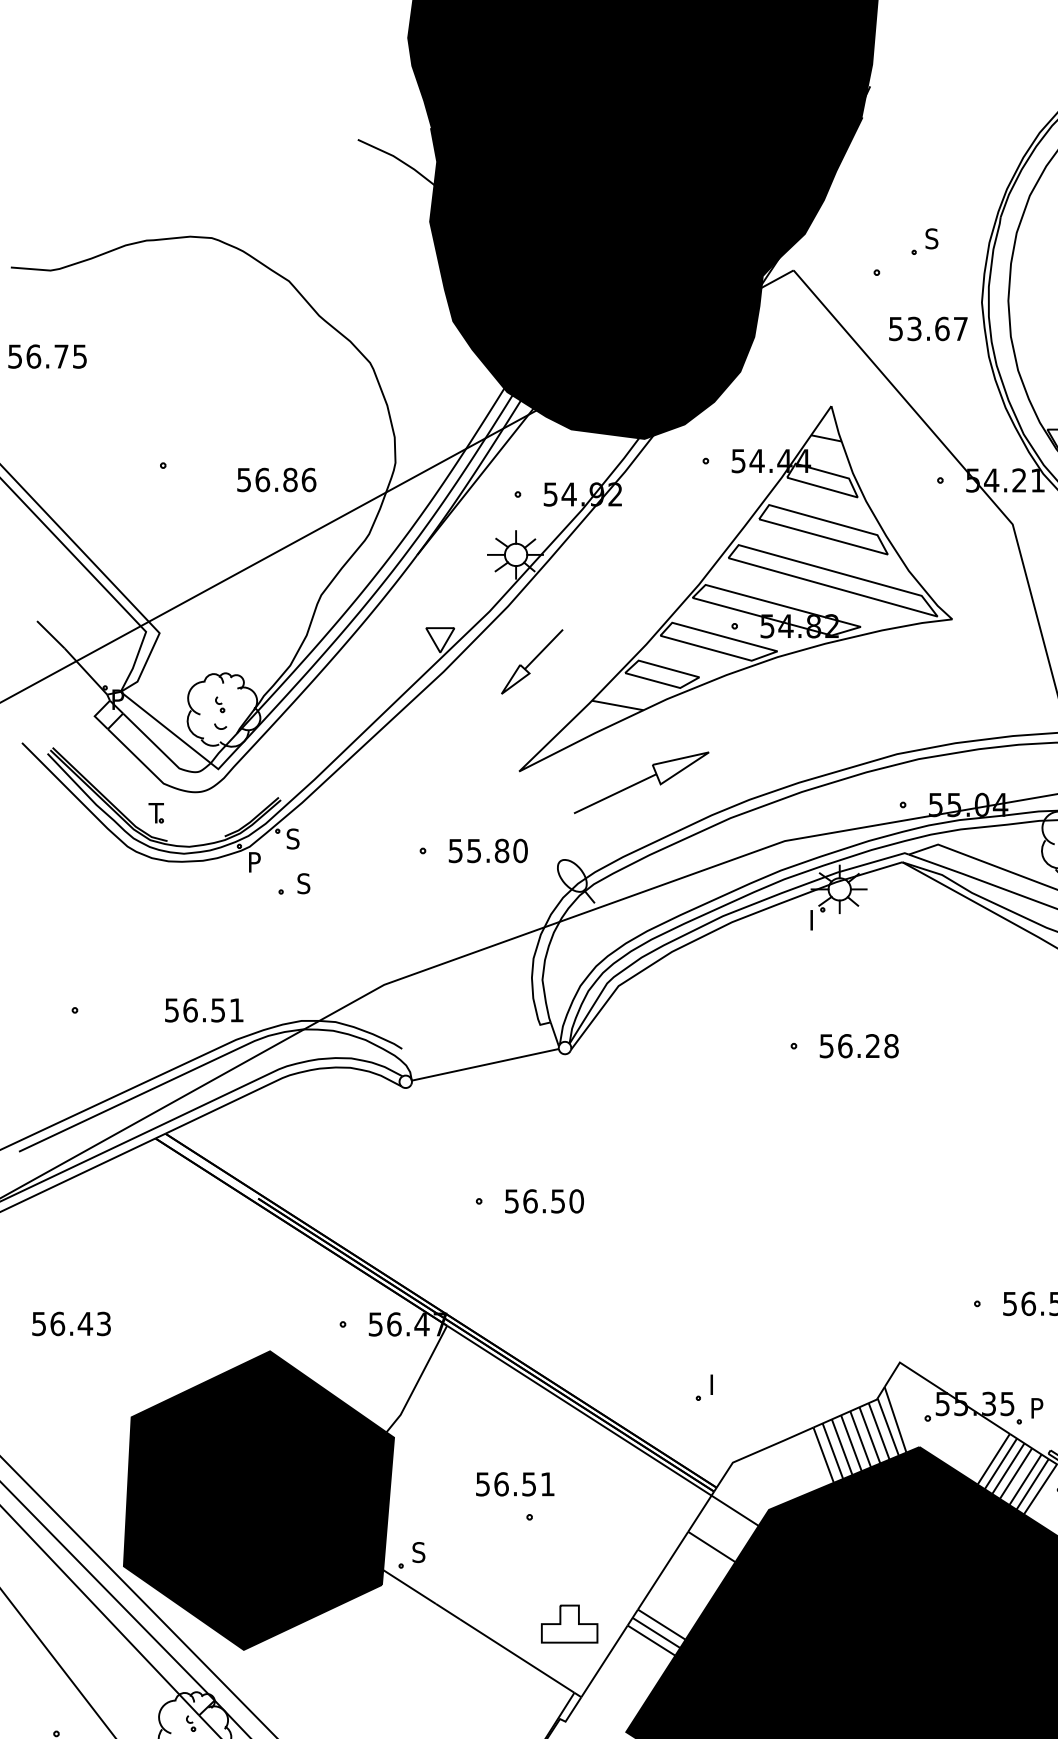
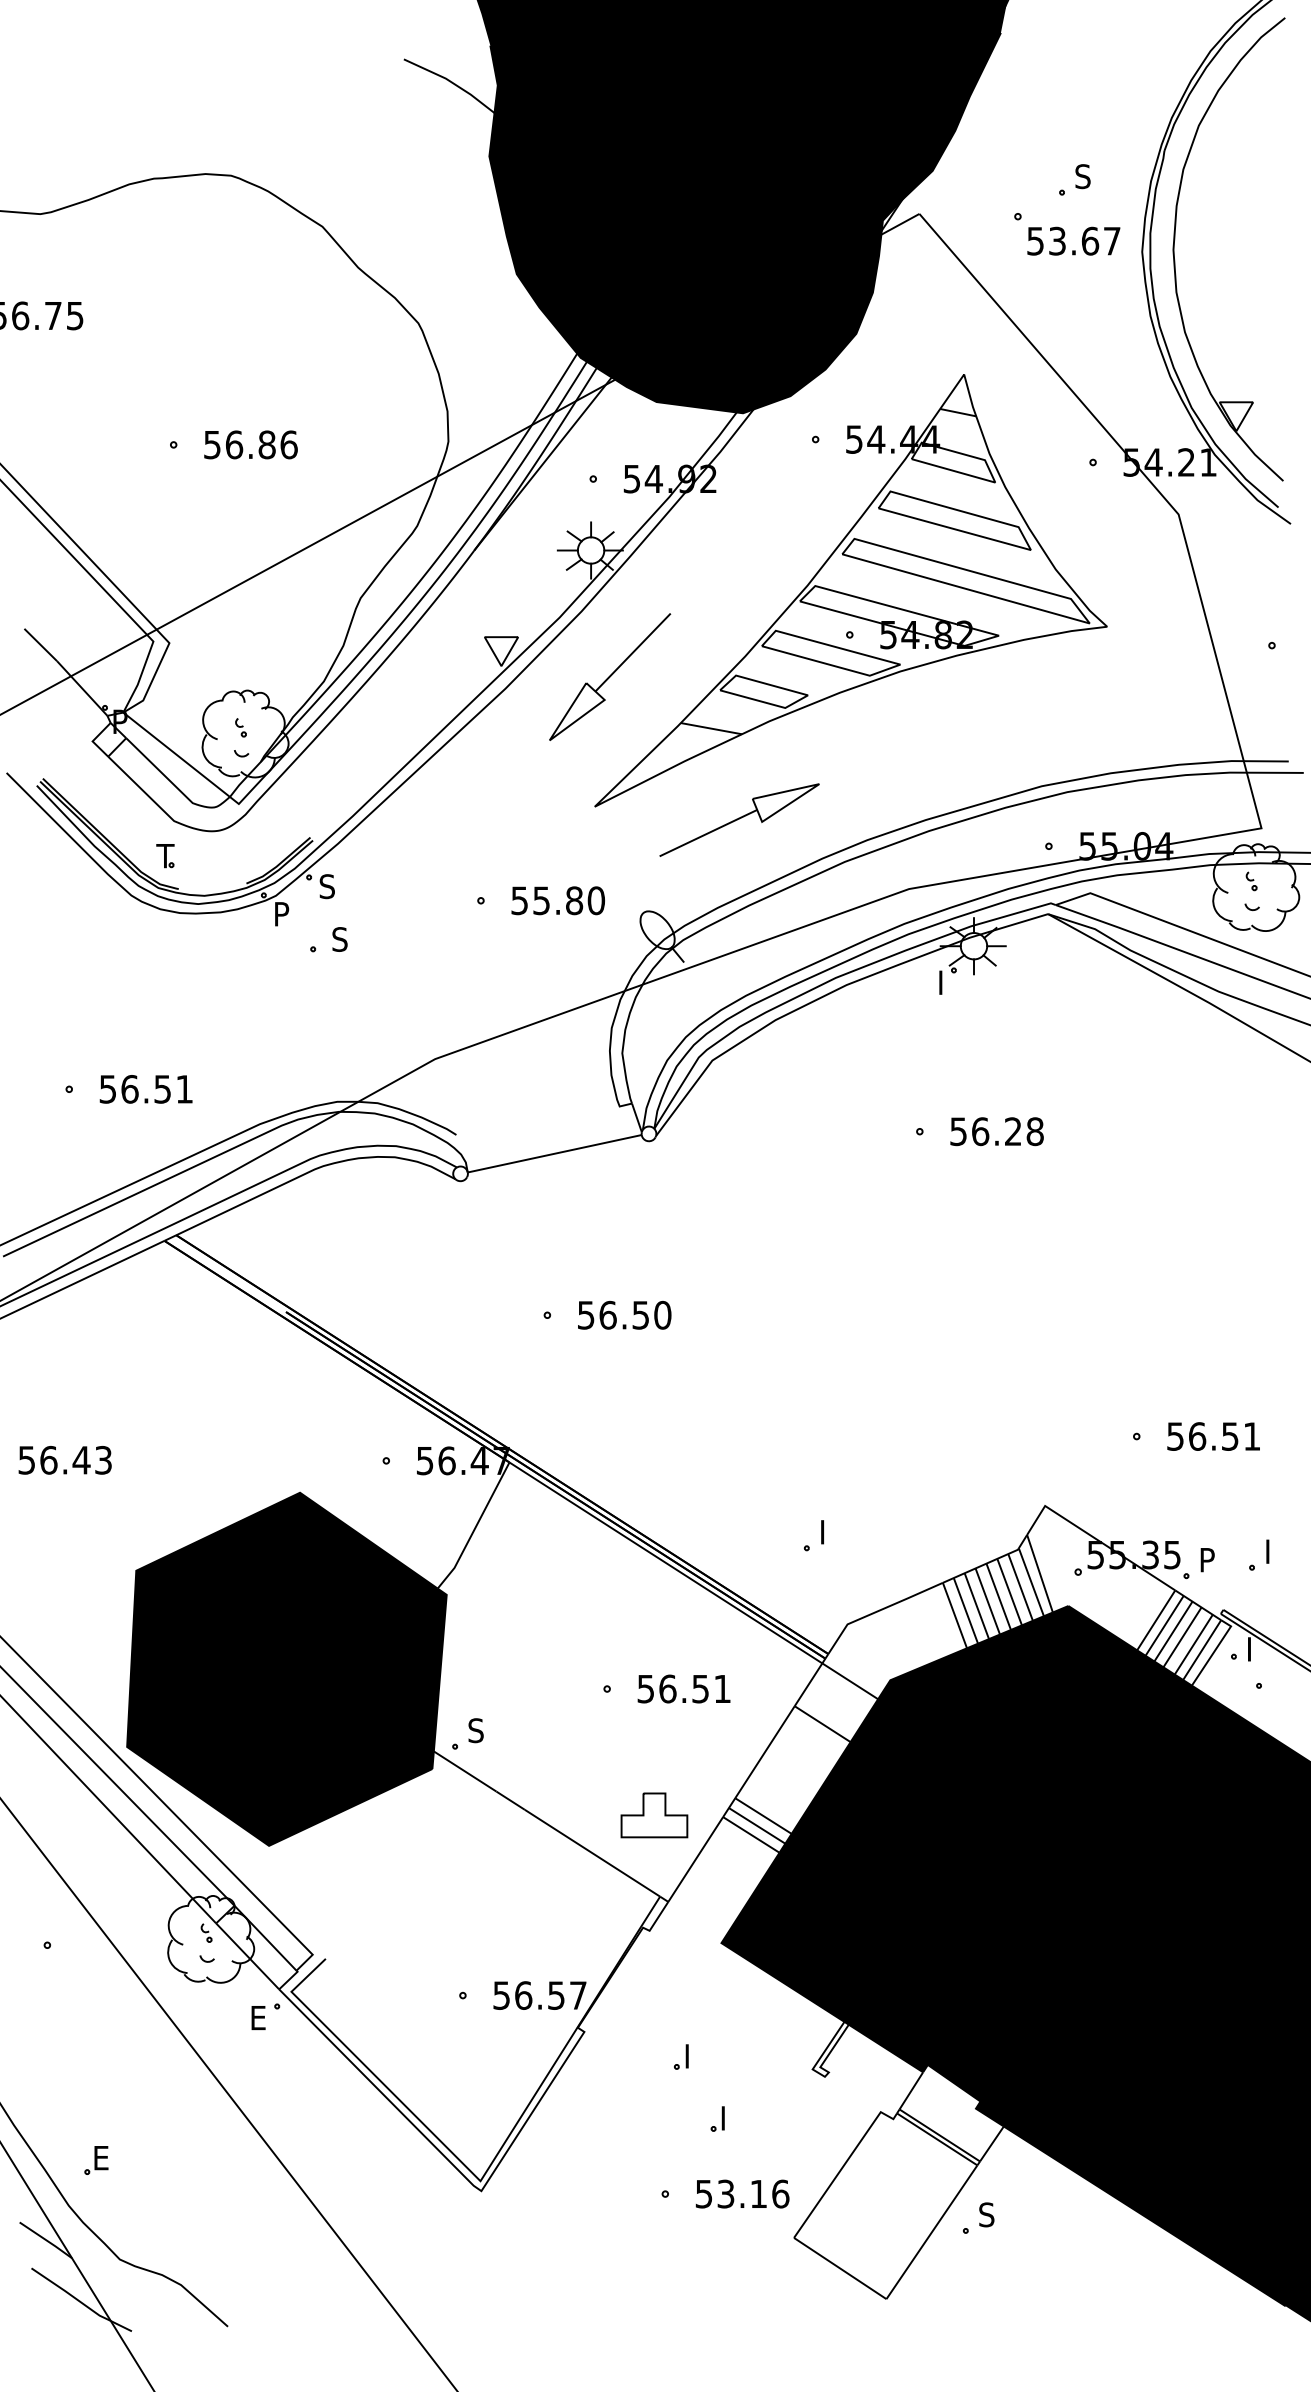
text: (928, 328) -> (1073, 240), moved
text: (276, 479) -> (250, 444), moved
part: (532, 661) -> (610, 676), size x1.67
text: (203, 1010) -> (145, 1089), moved
text: (514, 1483) -> (683, 1688), moved

